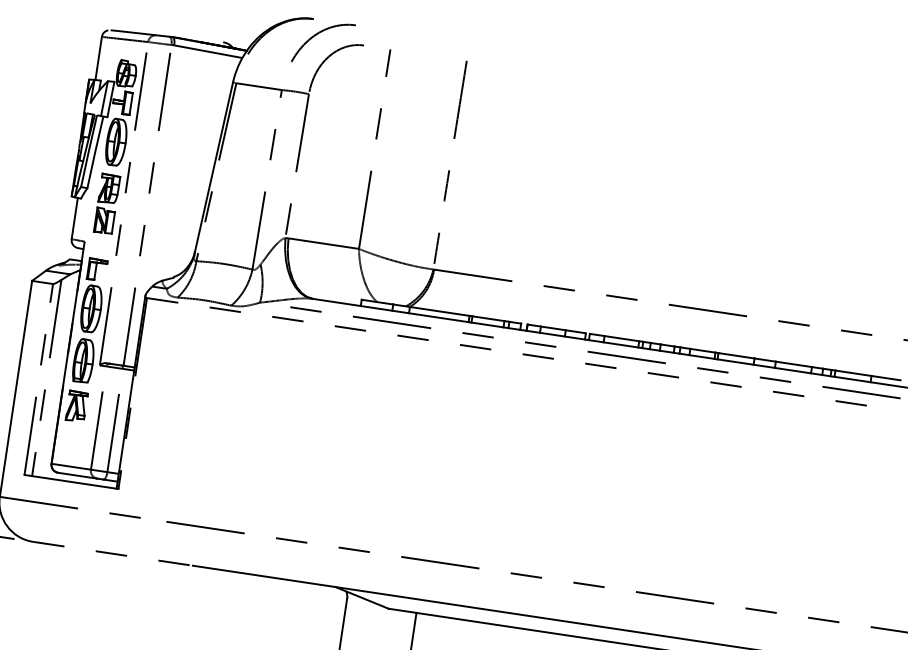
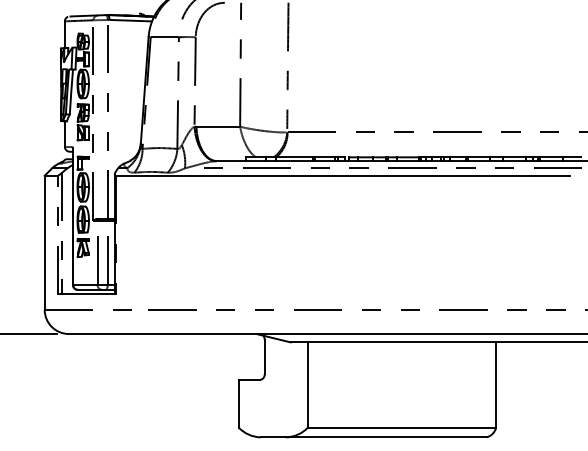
line: (513, 352) -> (343, 175), dashed -> solid
line: (112, 554) -> (118, 334), dashed -> solid

